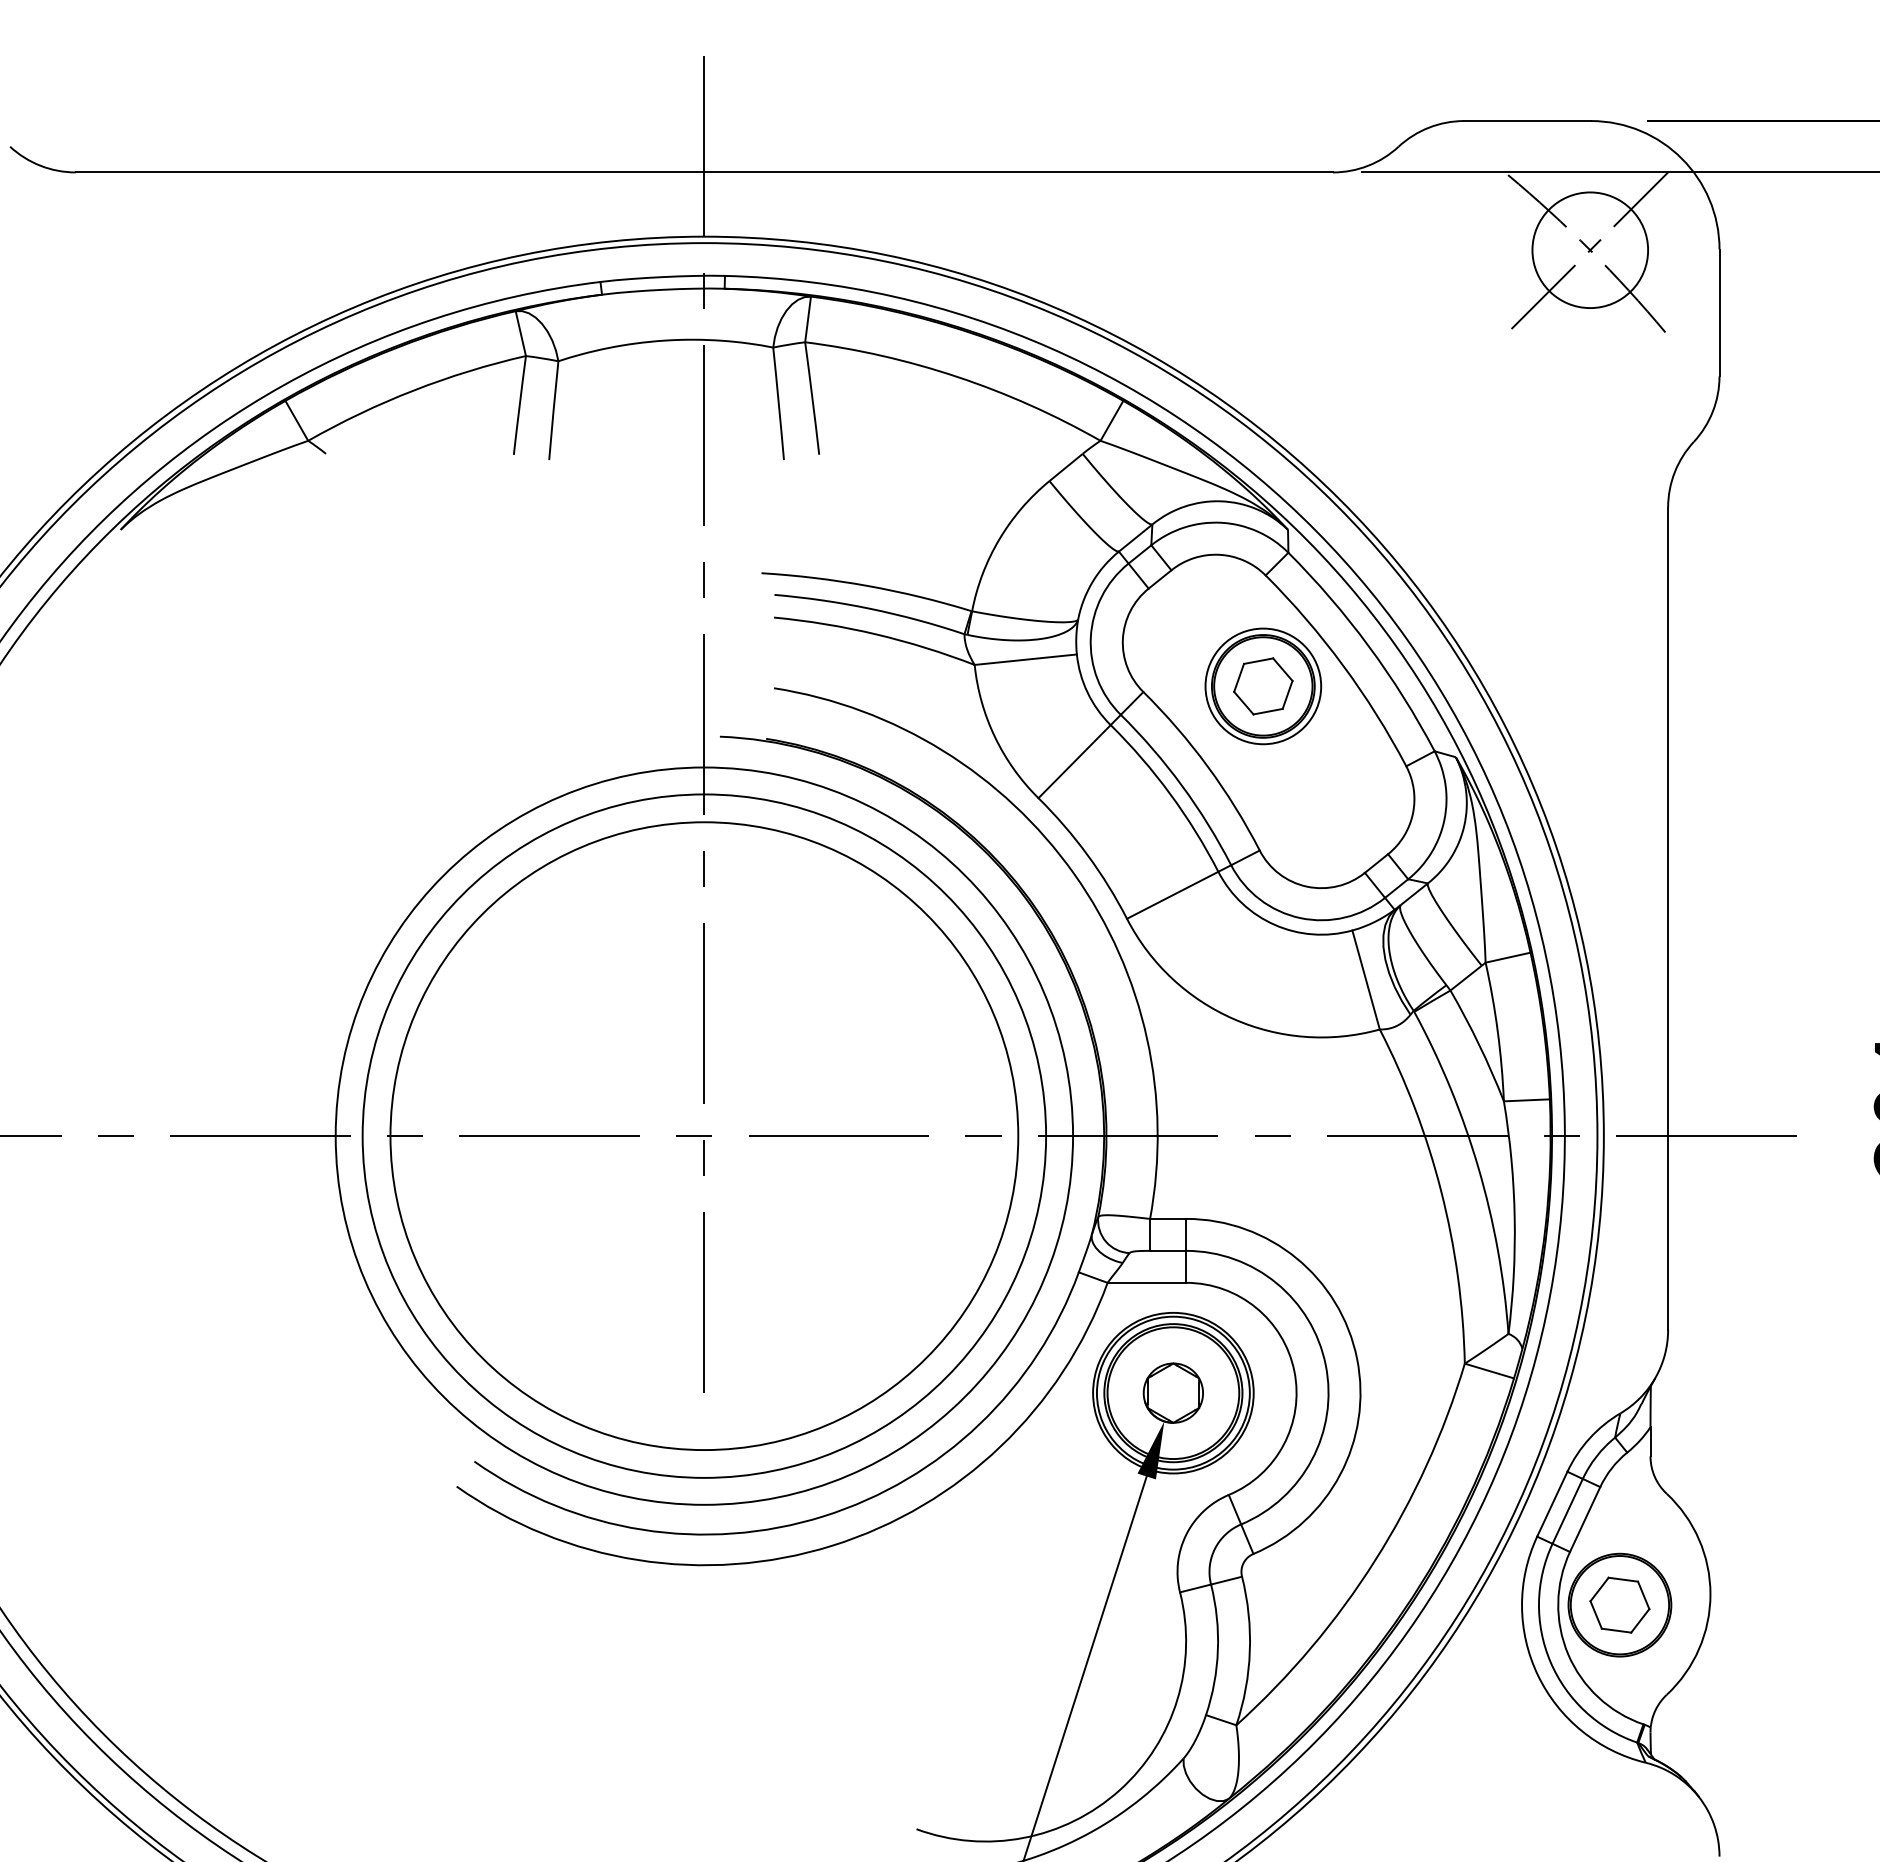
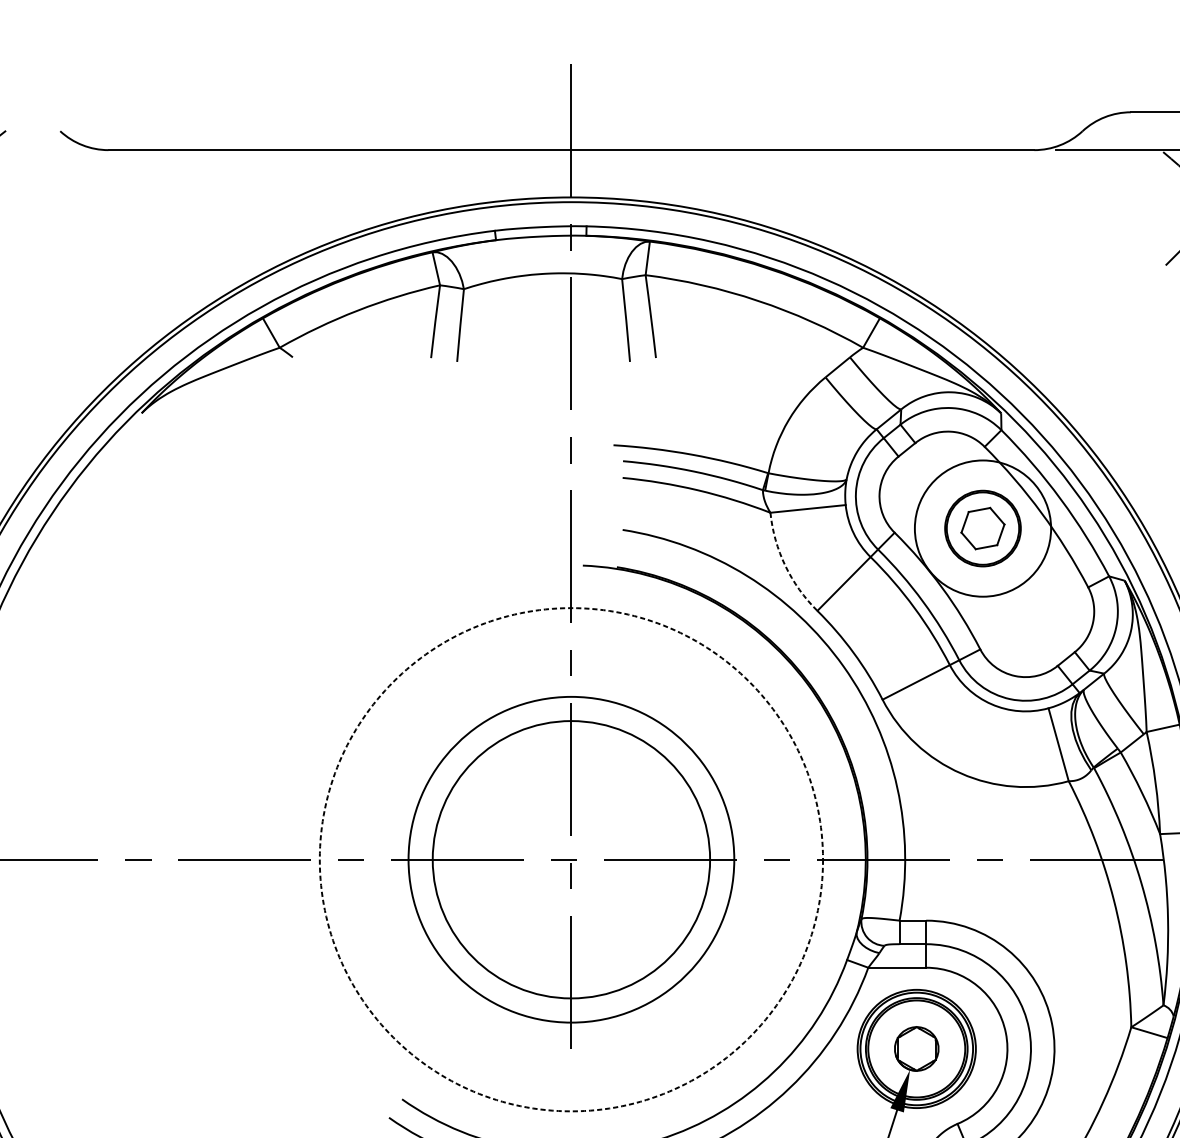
circle: (1263, 686) -> (983, 528), size x1.6
arc: (995, 737) -> (785, 566), solid -> dashed
circle: (704, 1135) -> (571, 859), size x0.6
circle: (704, 1135) -> (571, 859), solid -> dashed
circle: (704, 1136) -> (571, 859), size x0.6

